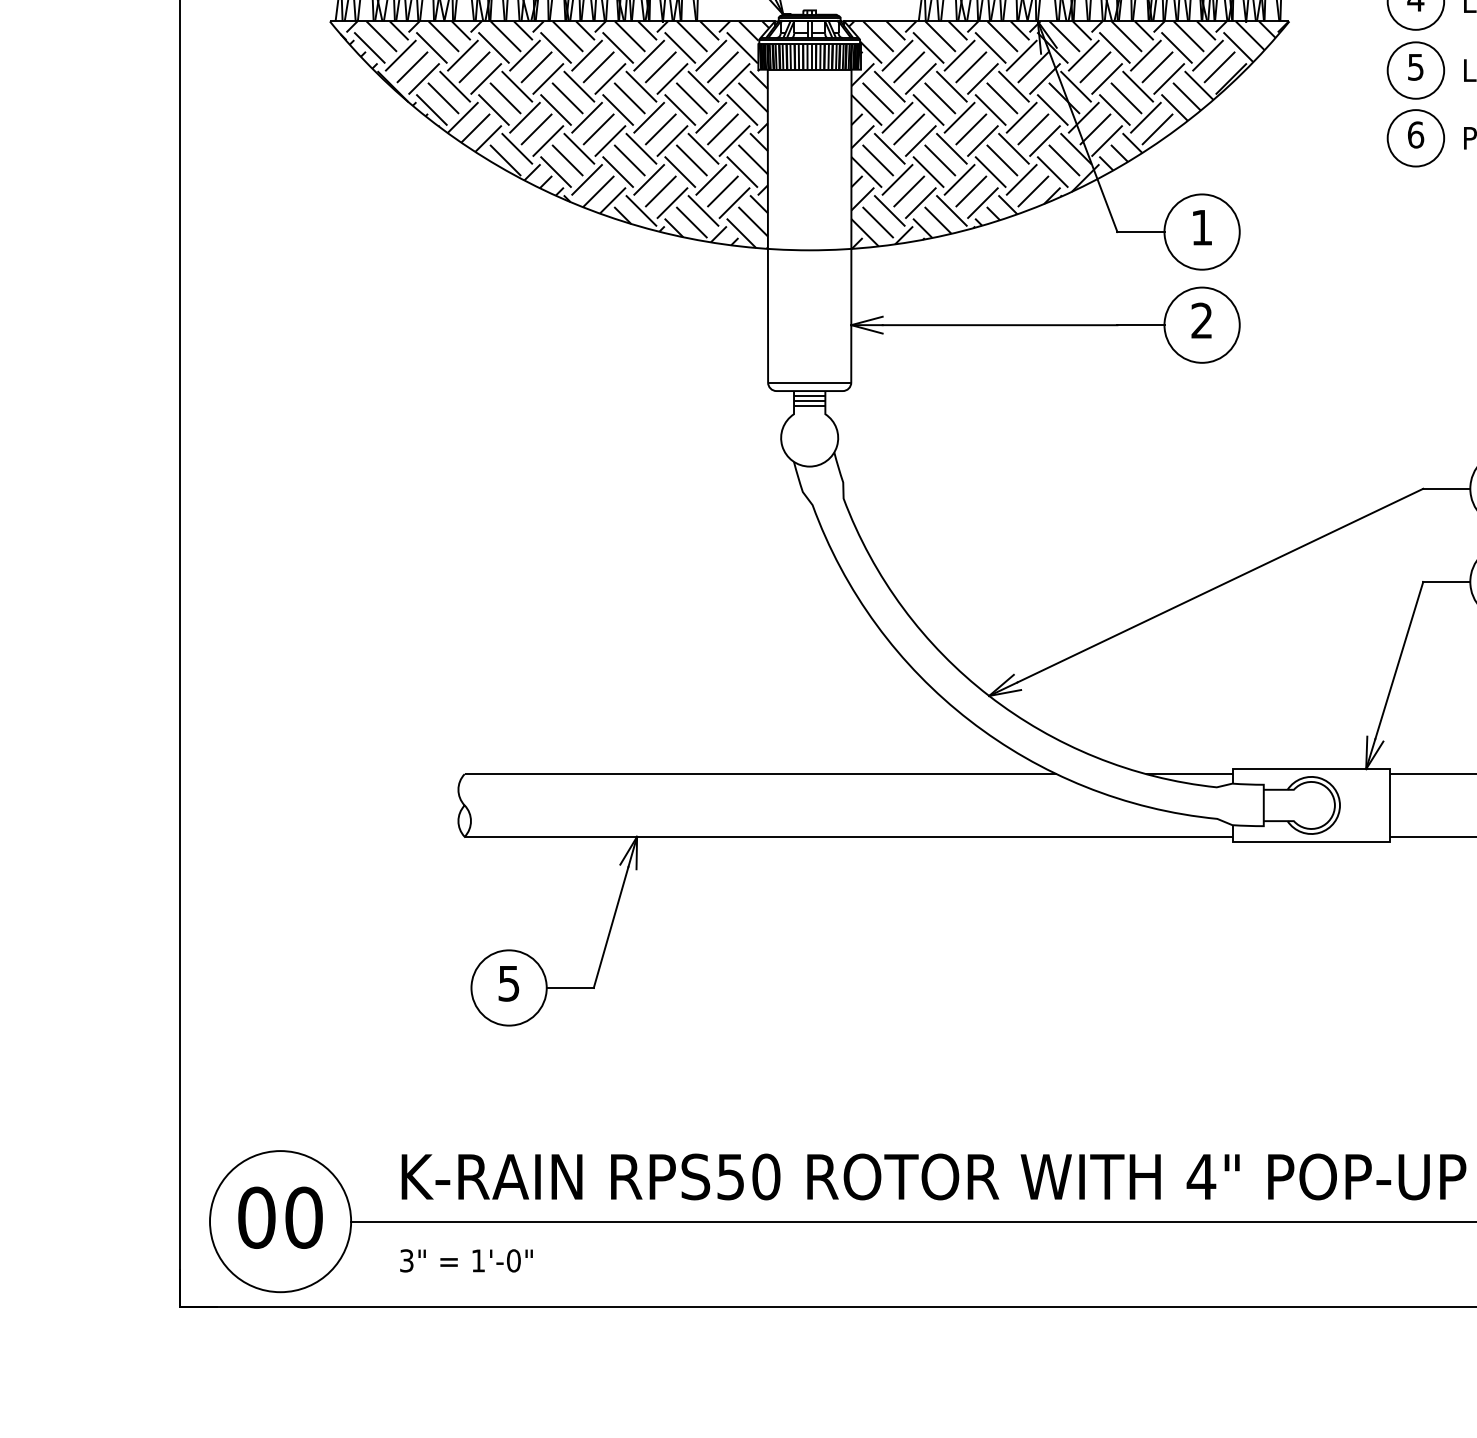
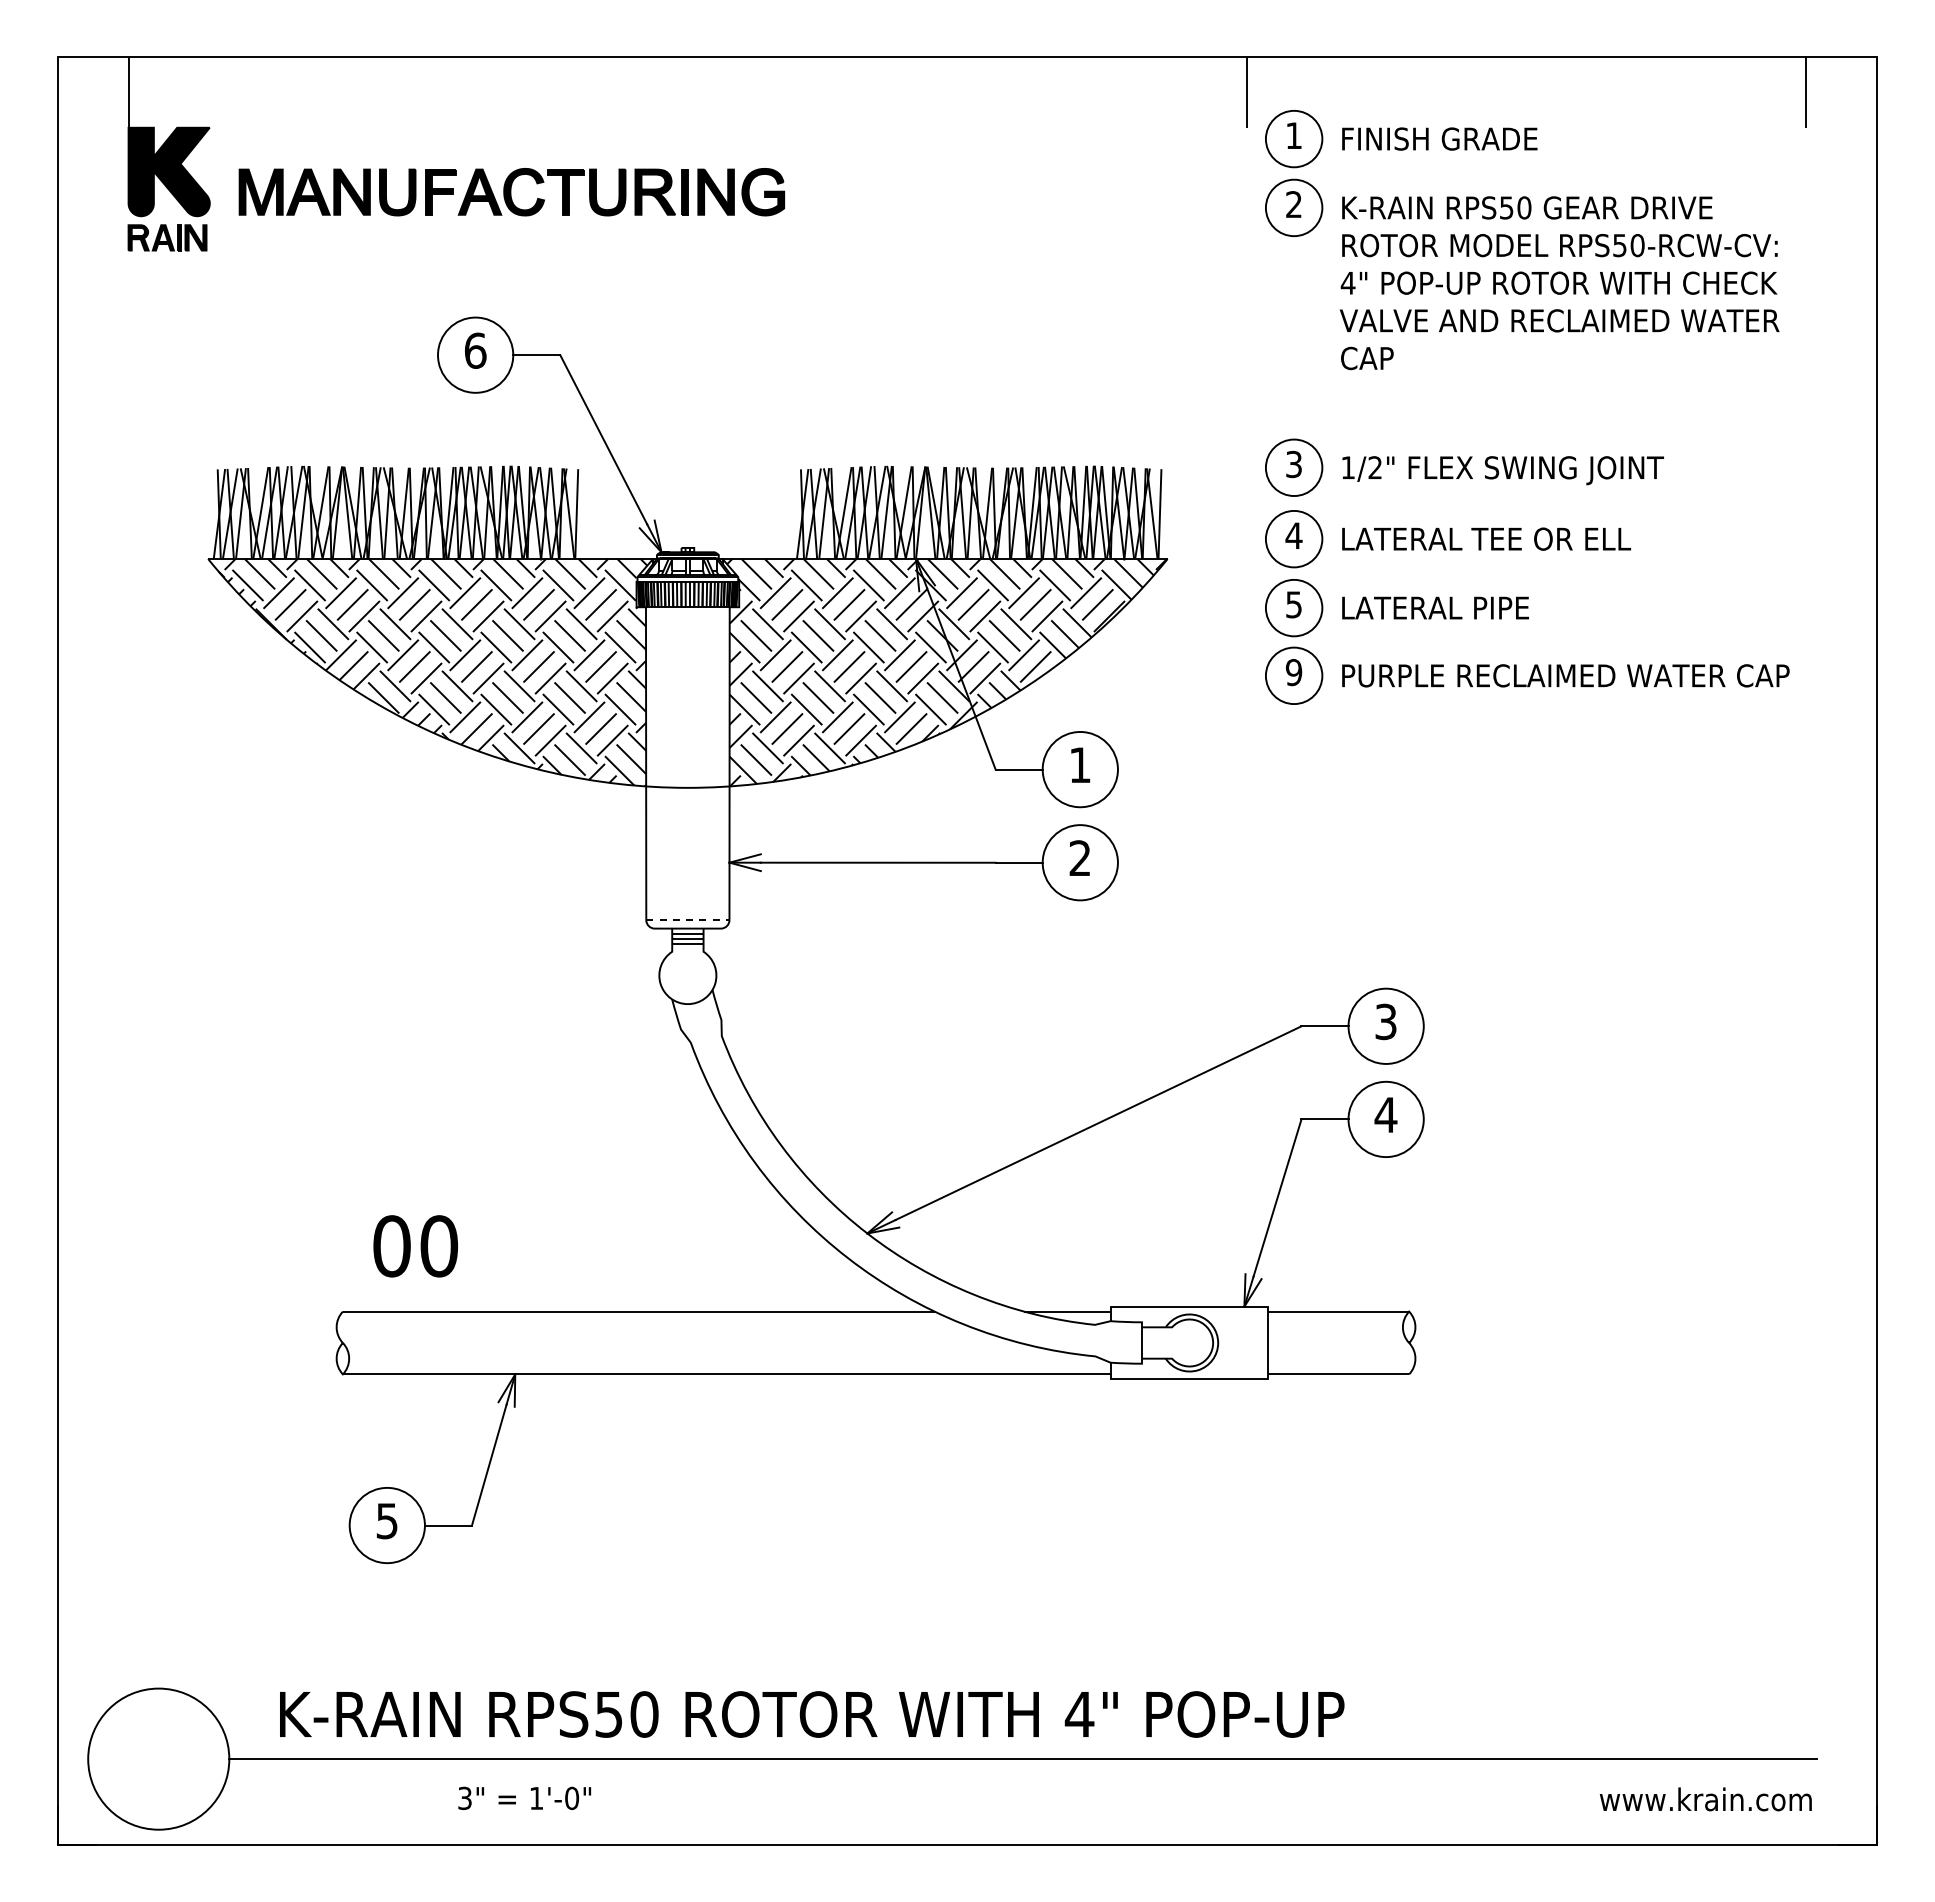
text: (1415, 134) -> (1293, 672), 6 -> 9
line: (809, 382) -> (687, 920), solid -> dashed
text: (280, 1217) -> (415, 1246), moved
text: (466, 1260) -> (524, 1798), moved

